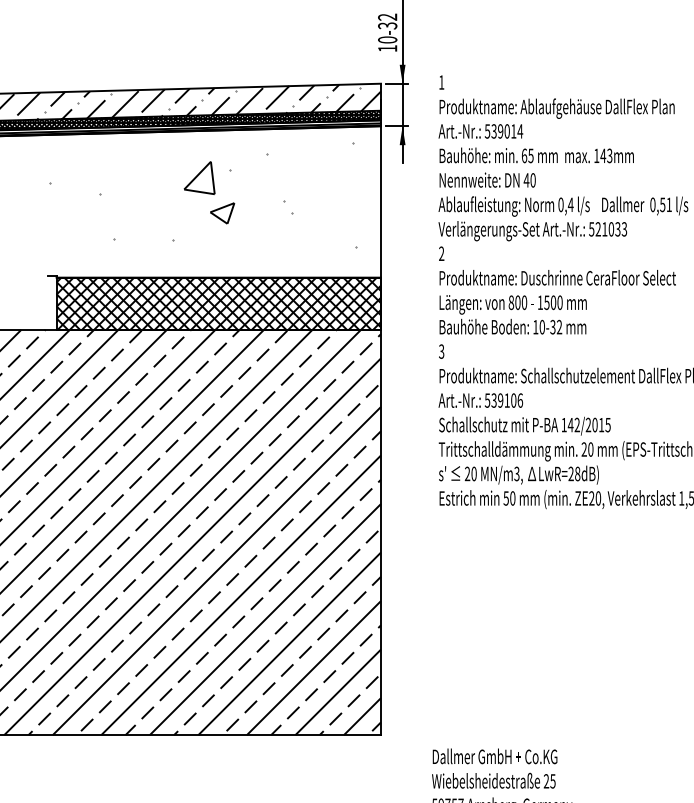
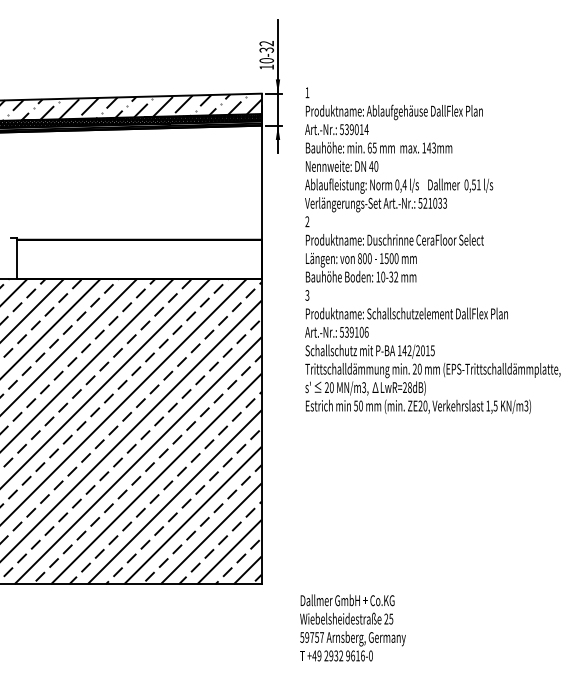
hatch: (202, 195) -> (127, 177), removed
hatch: (218, 303) -> (139, 259), removed

